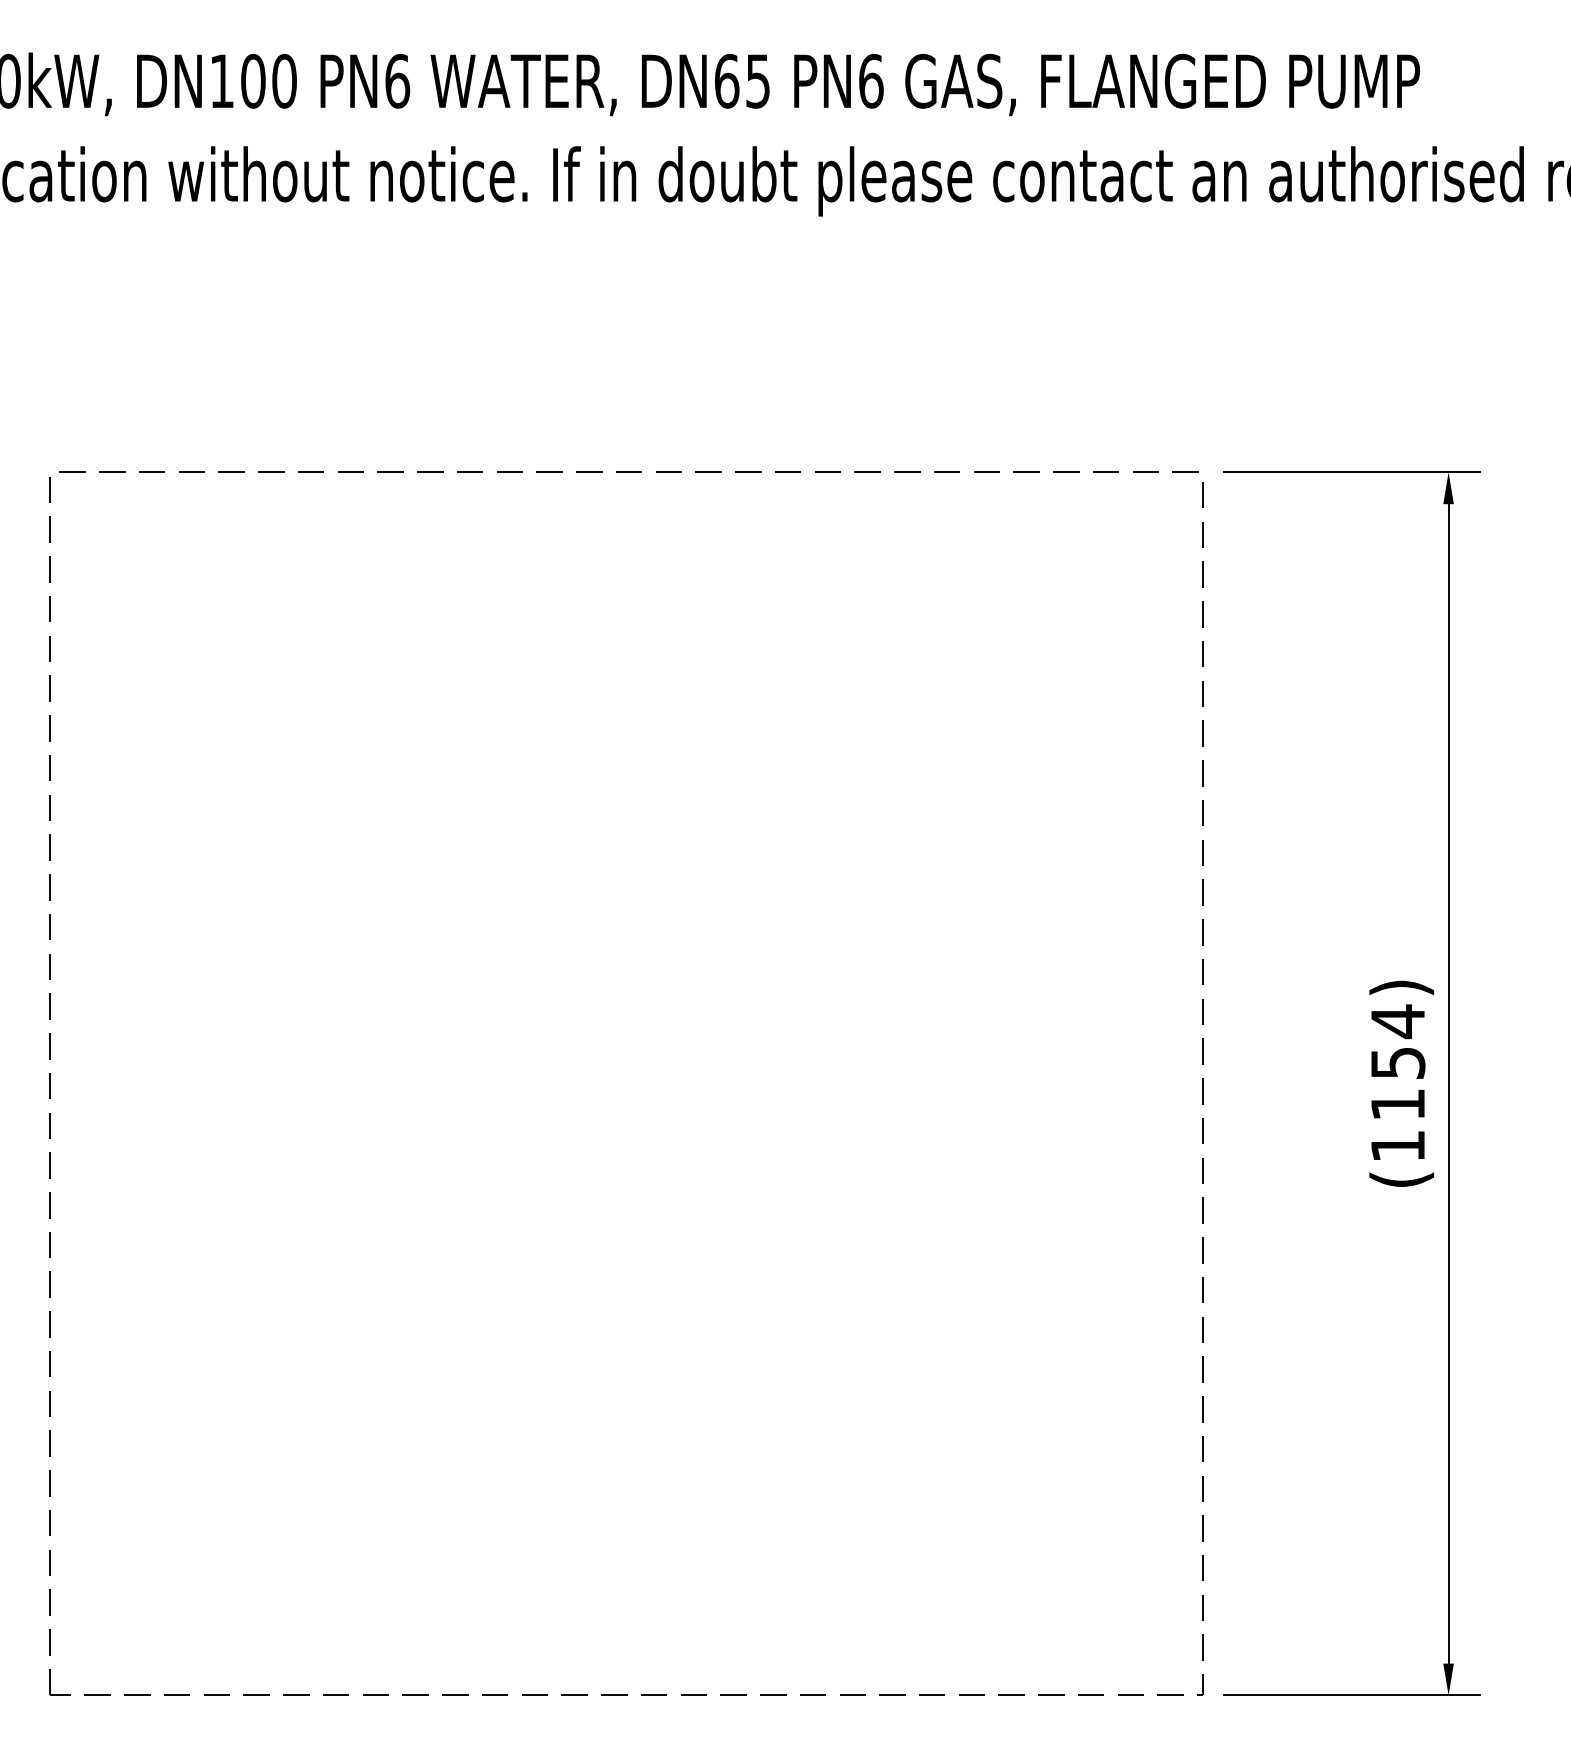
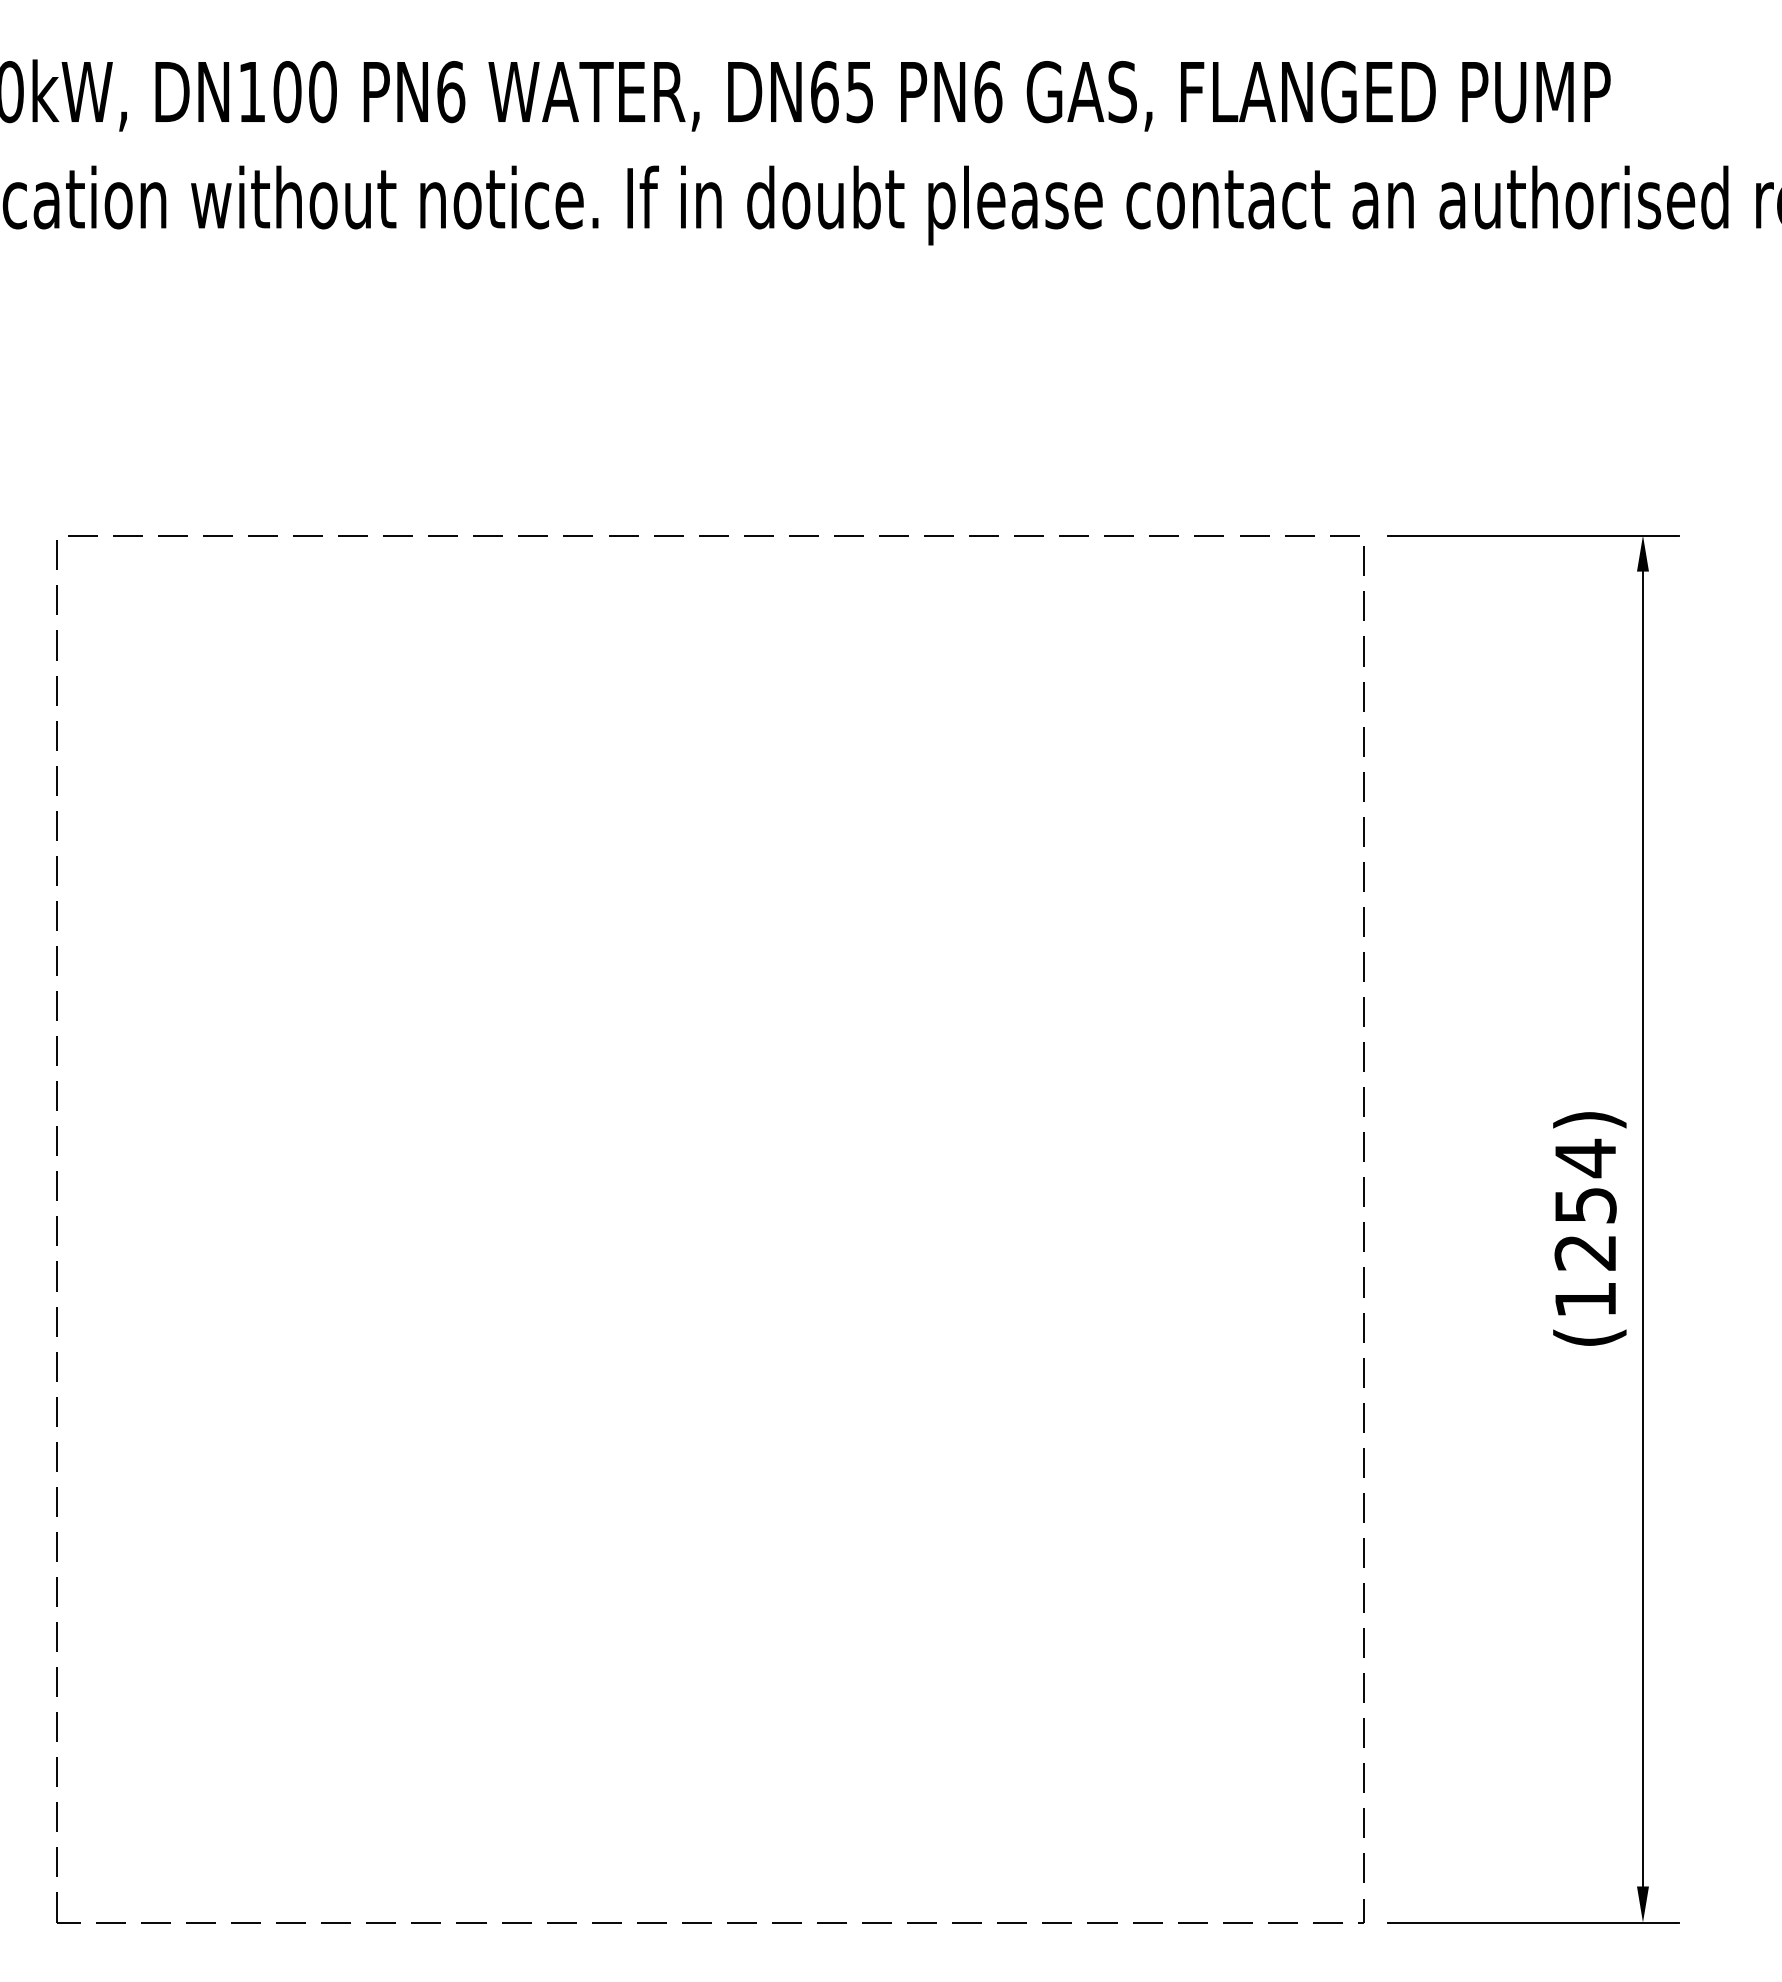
text: (1397, 1104) -> (1584, 1252), (1154) -> (1254)

